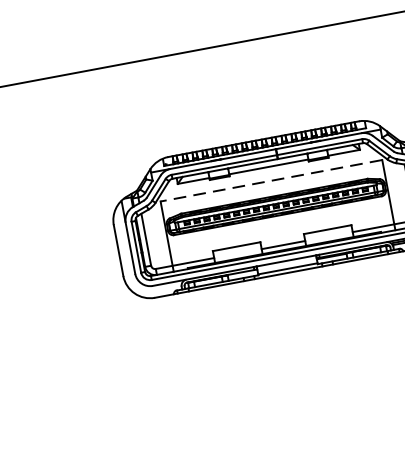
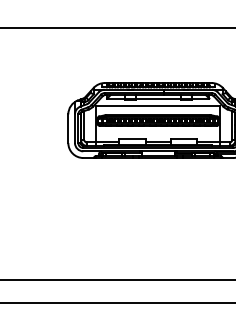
line: (270, 181) -> (157, 106), dashed -> solid

